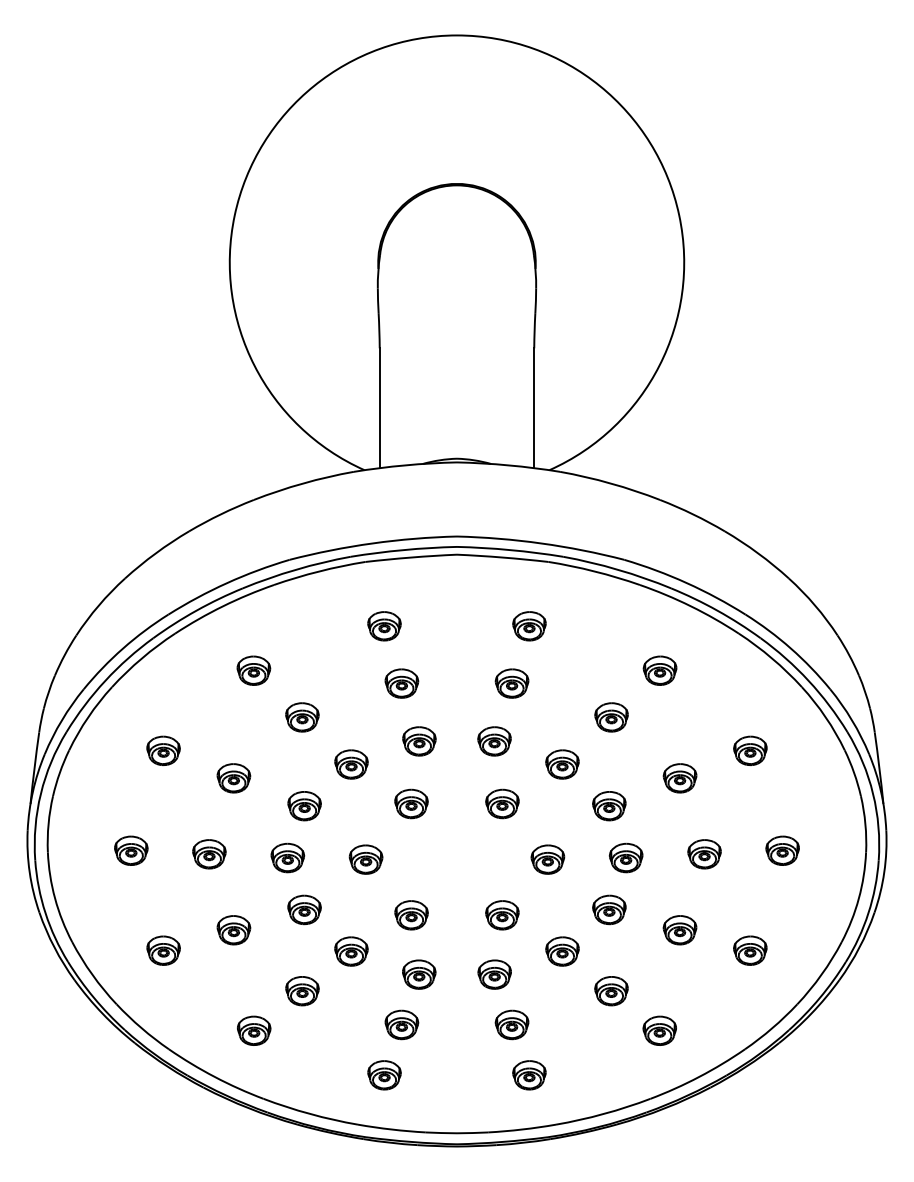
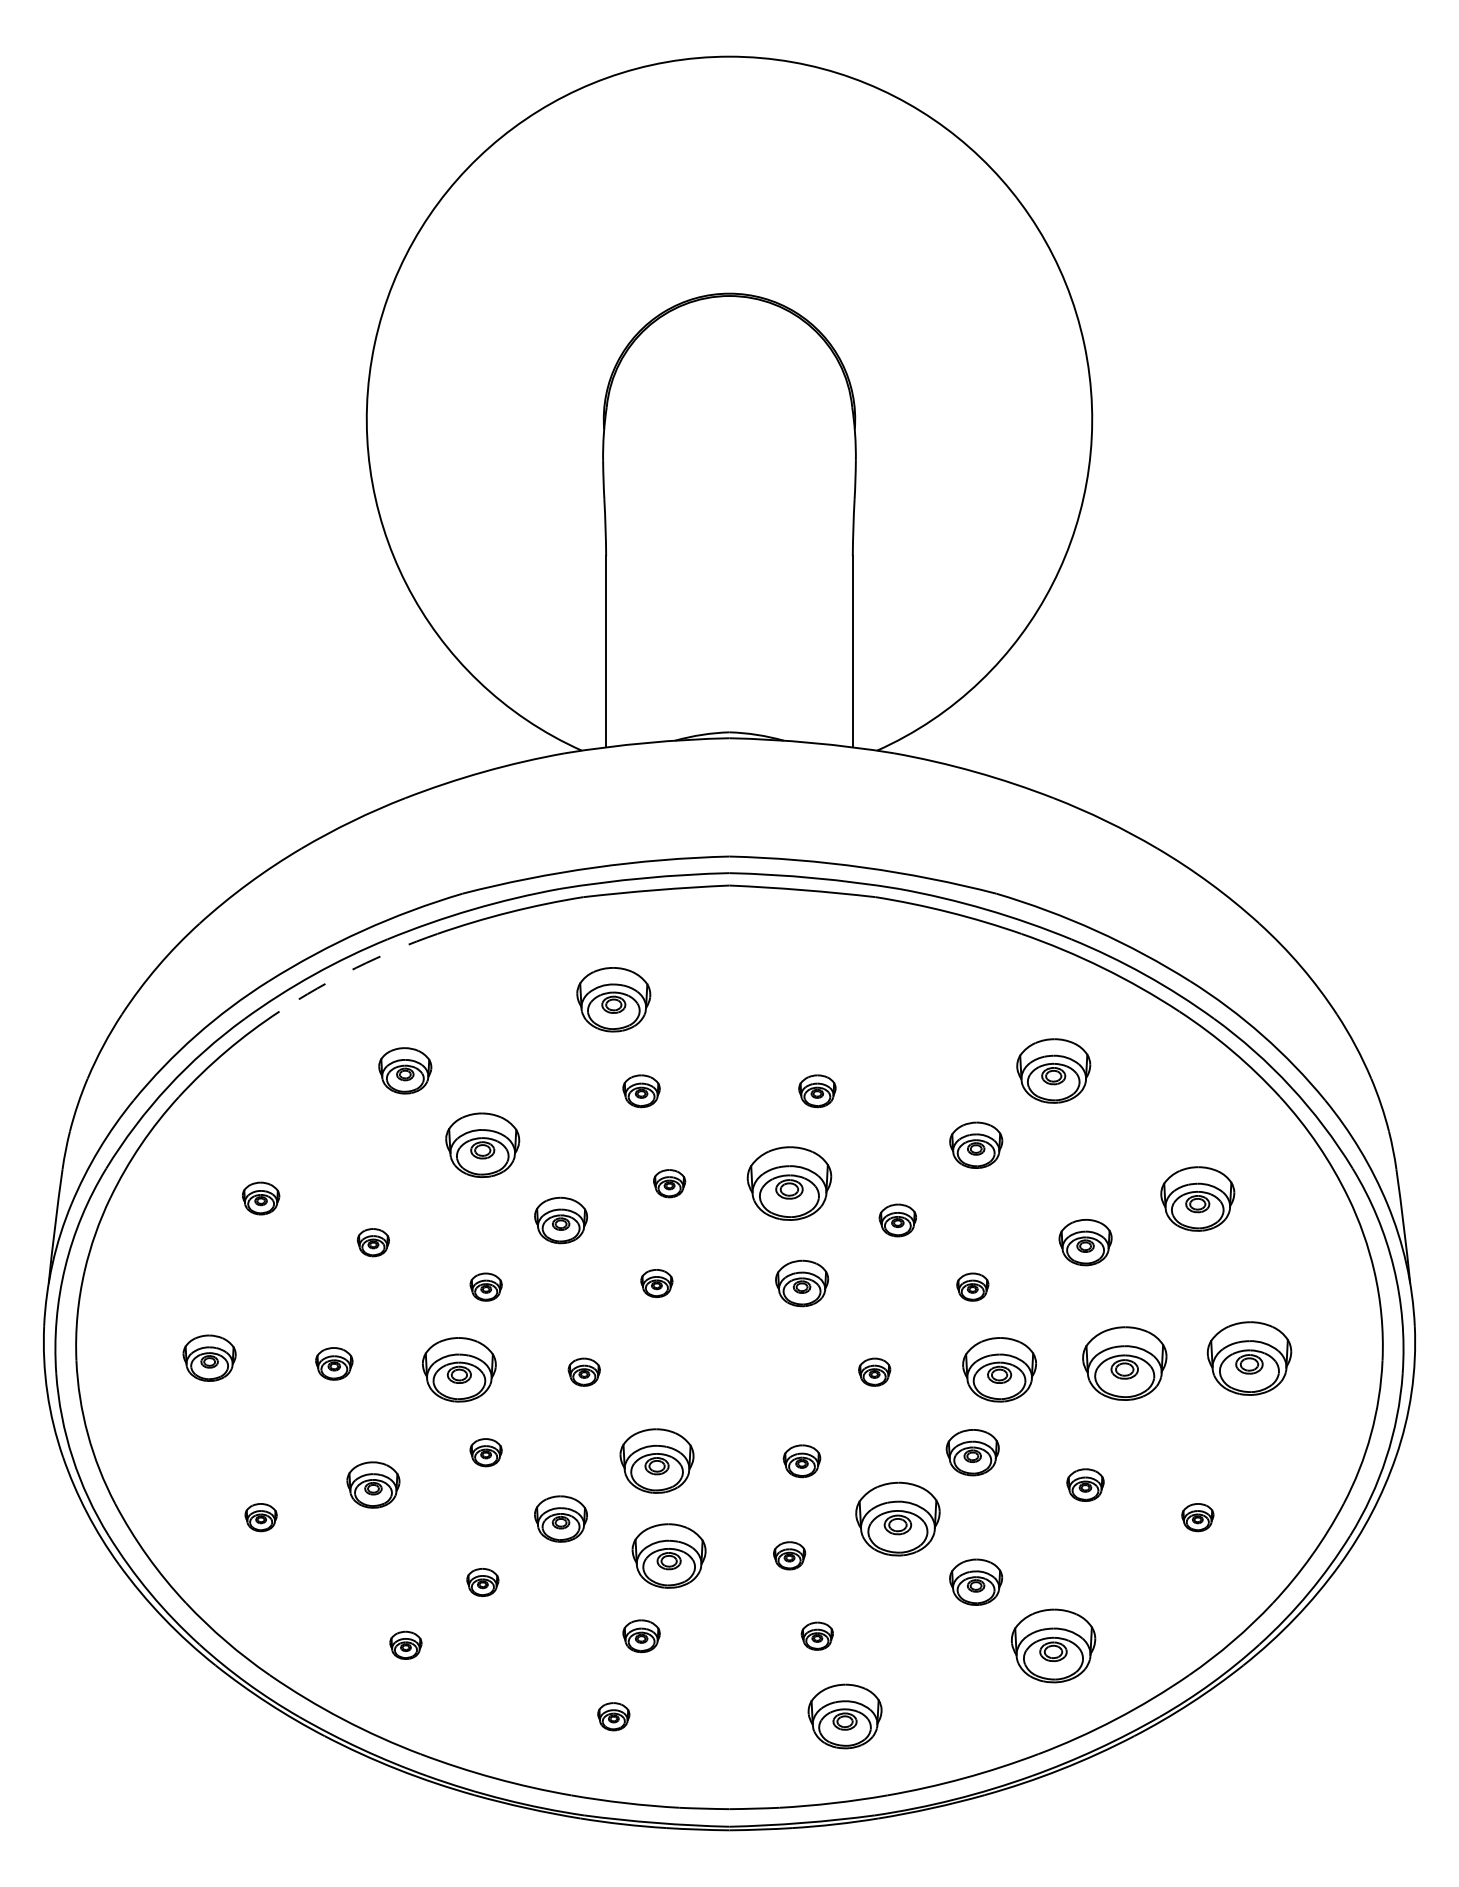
arc: (223, 606) -> (356, 968), solid -> dashed
part: (384, 626) -> (613, 1000), size x1.4
part: (529, 626) -> (845, 1000), removed
part: (659, 670) -> (1052, 1070), size x1.4
part: (401, 683) -> (640, 1091), size x0.7
part: (511, 683) -> (816, 1091), size x0.7
part: (302, 717) -> (482, 1145), size x1.4
part: (419, 741) -> (669, 1183), size x0.6
part: (494, 741) -> (789, 1183), size x1.6
part: (163, 750) -> (260, 1198), size x0.7
part: (750, 750) -> (1198, 1198), size x1.4
part: (562, 764) -> (897, 1220), size x0.7
part: (233, 778) -> (372, 1242), size x0.6
part: (411, 803) -> (656, 1282), size x0.6
part: (304, 806) -> (486, 1287), size x0.6
part: (609, 806) -> (972, 1287), size x0.6
part: (782, 850) -> (1249, 1357), size x1.6
part: (209, 854) -> (334, 1364), size x0.7
part: (704, 854) -> (1124, 1364), size x1.6
part: (287, 857) -> (458, 1368), size x1.4
part: (625, 857) -> (998, 1368), size x1.4
part: (365, 859) -> (583, 1372), size x0.6
part: (547, 859) -> (873, 1372), size x0.6
part: (304, 909) -> (486, 1451), size x0.6
part: (411, 915) -> (656, 1461), size x1.4
part: (502, 915) -> (802, 1461), size x0.7
part: (679, 930) -> (1084, 1485), size x0.7
part: (163, 950) -> (260, 1517), size x0.6
part: (750, 950) -> (1198, 1517), size x0.6
part: (562, 951) -> (897, 1518), size x1.6
part: (419, 974) -> (669, 1555), size x1.4
part: (494, 974) -> (789, 1555), size x0.6
part: (302, 991) -> (482, 1582), size x0.6
part: (401, 1024) -> (640, 1635), size x0.7
part: (511, 1024) -> (816, 1635), size x0.6
part: (254, 1030) -> (406, 1645), size x0.6
part: (659, 1030) -> (1052, 1645), size x1.6
part: (384, 1075) -> (613, 1716), size x0.6
part: (529, 1075) -> (845, 1716), size x1.4

